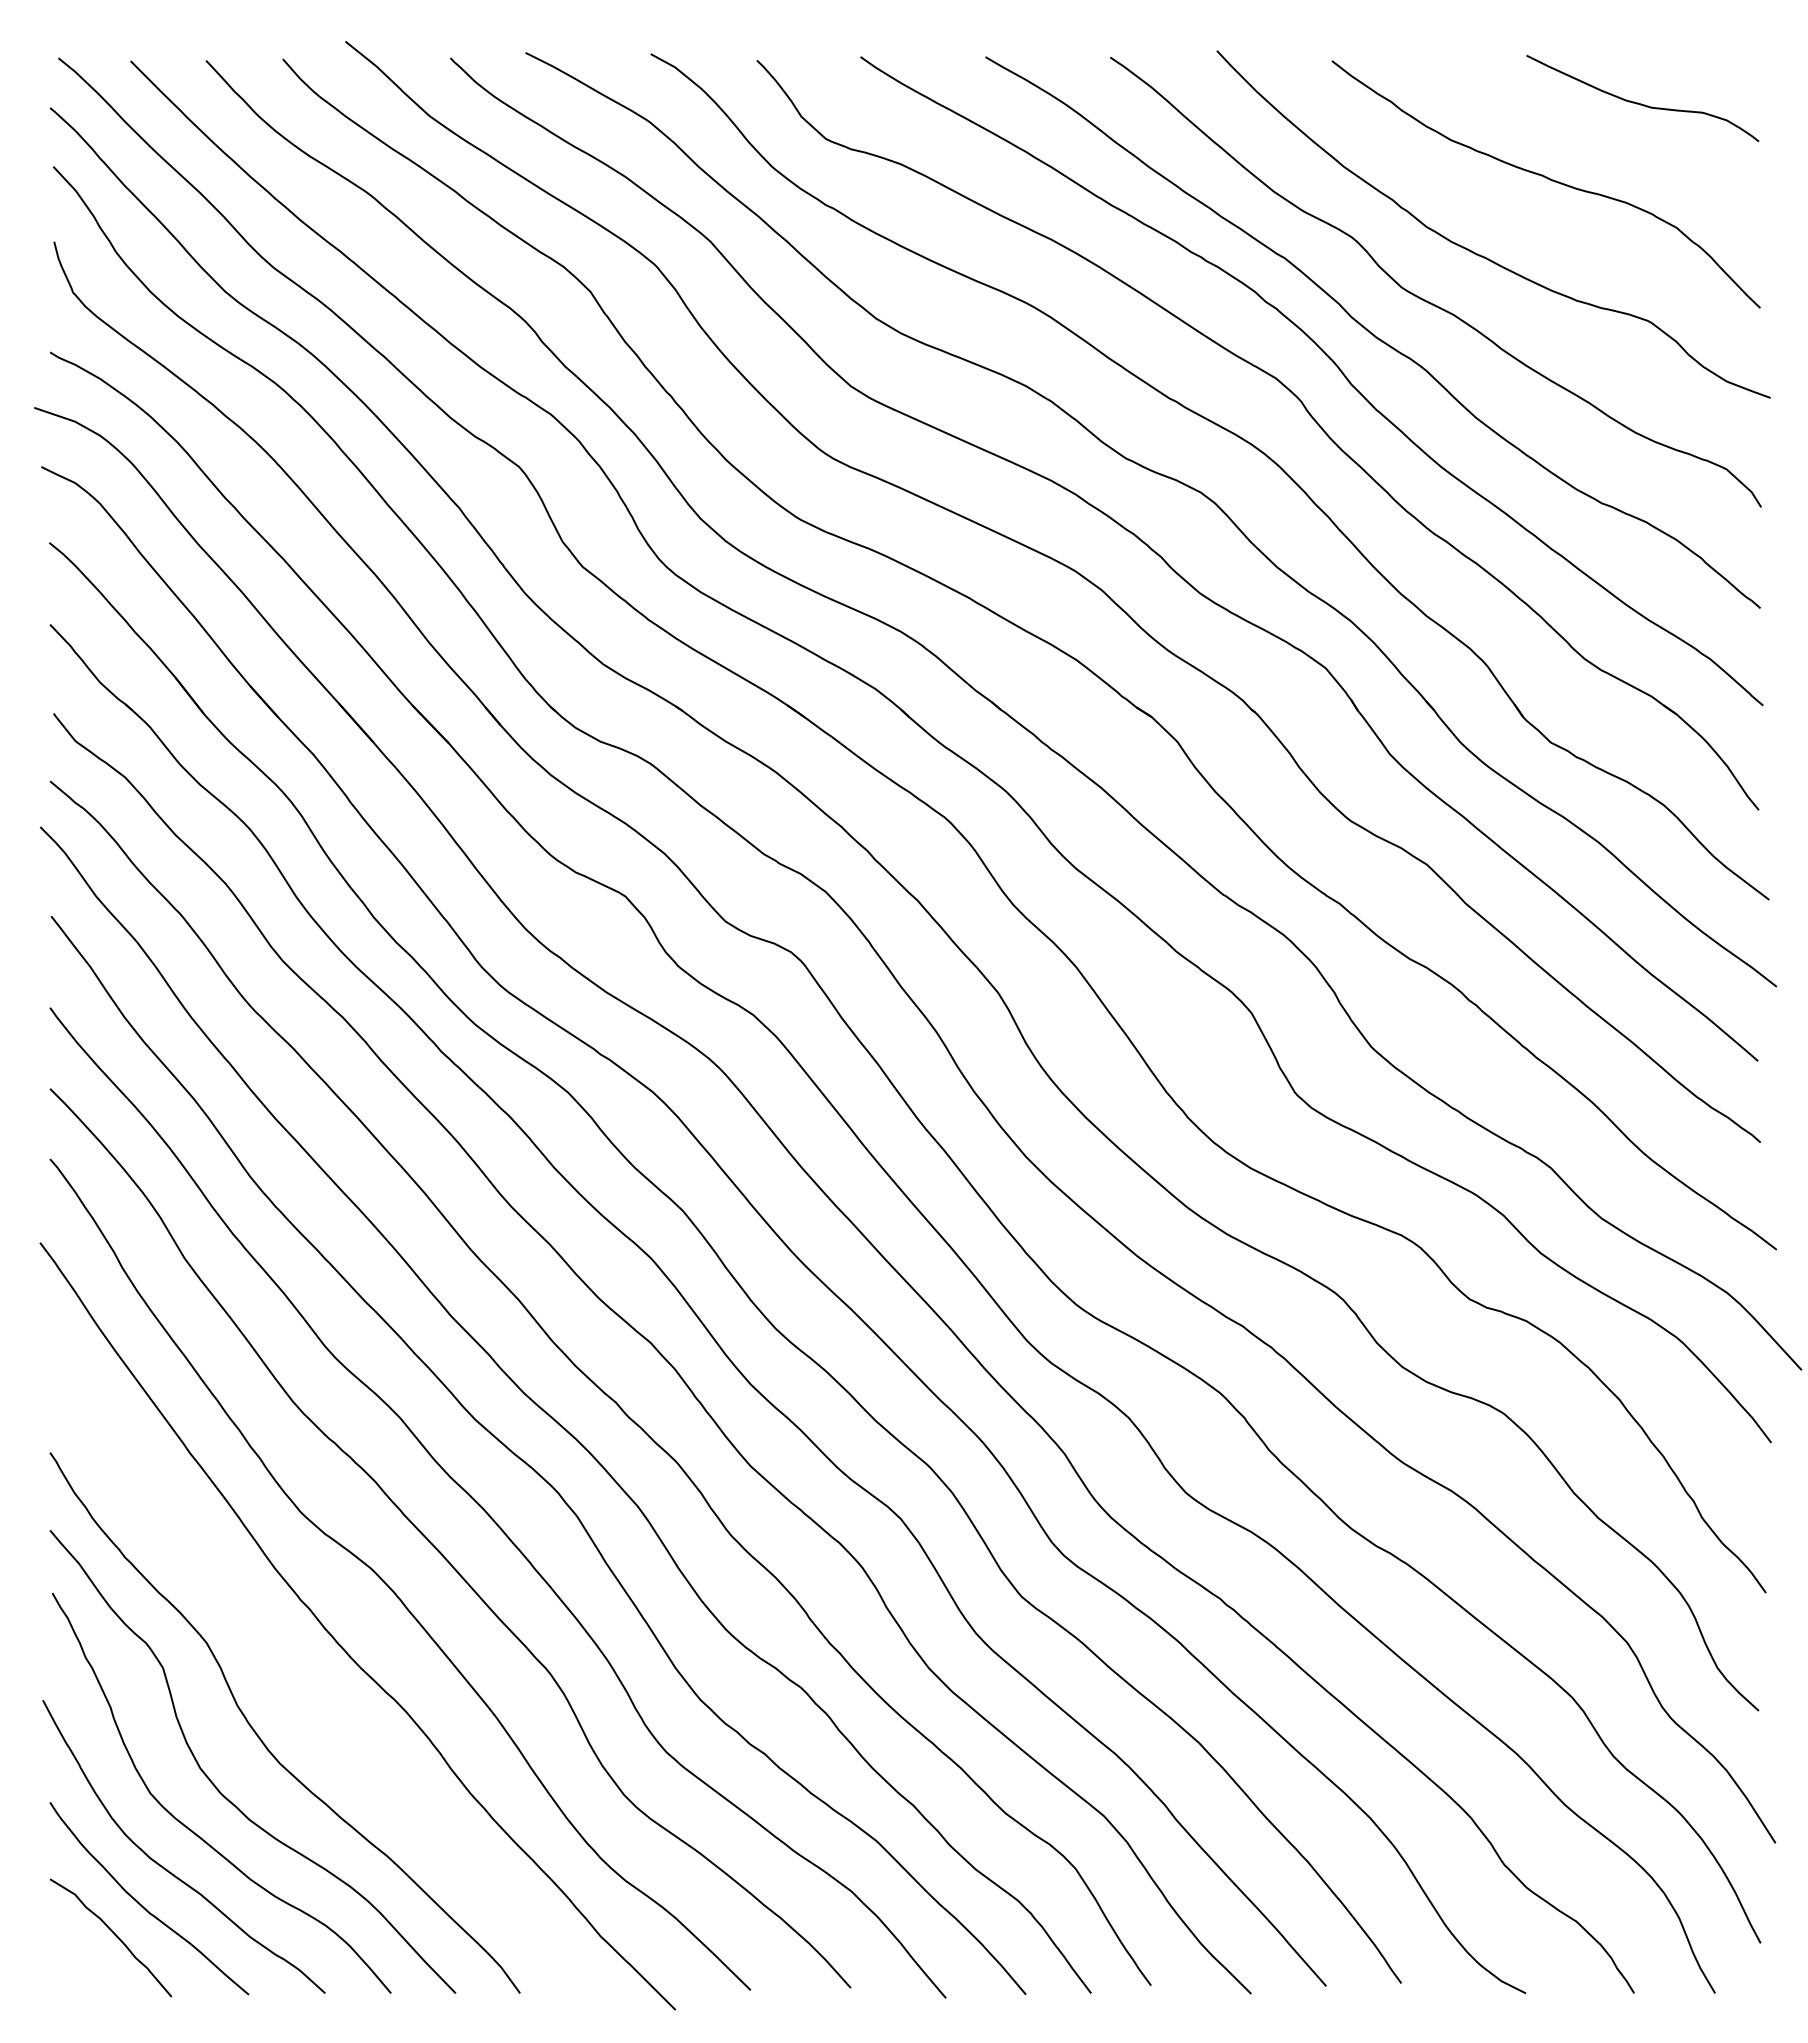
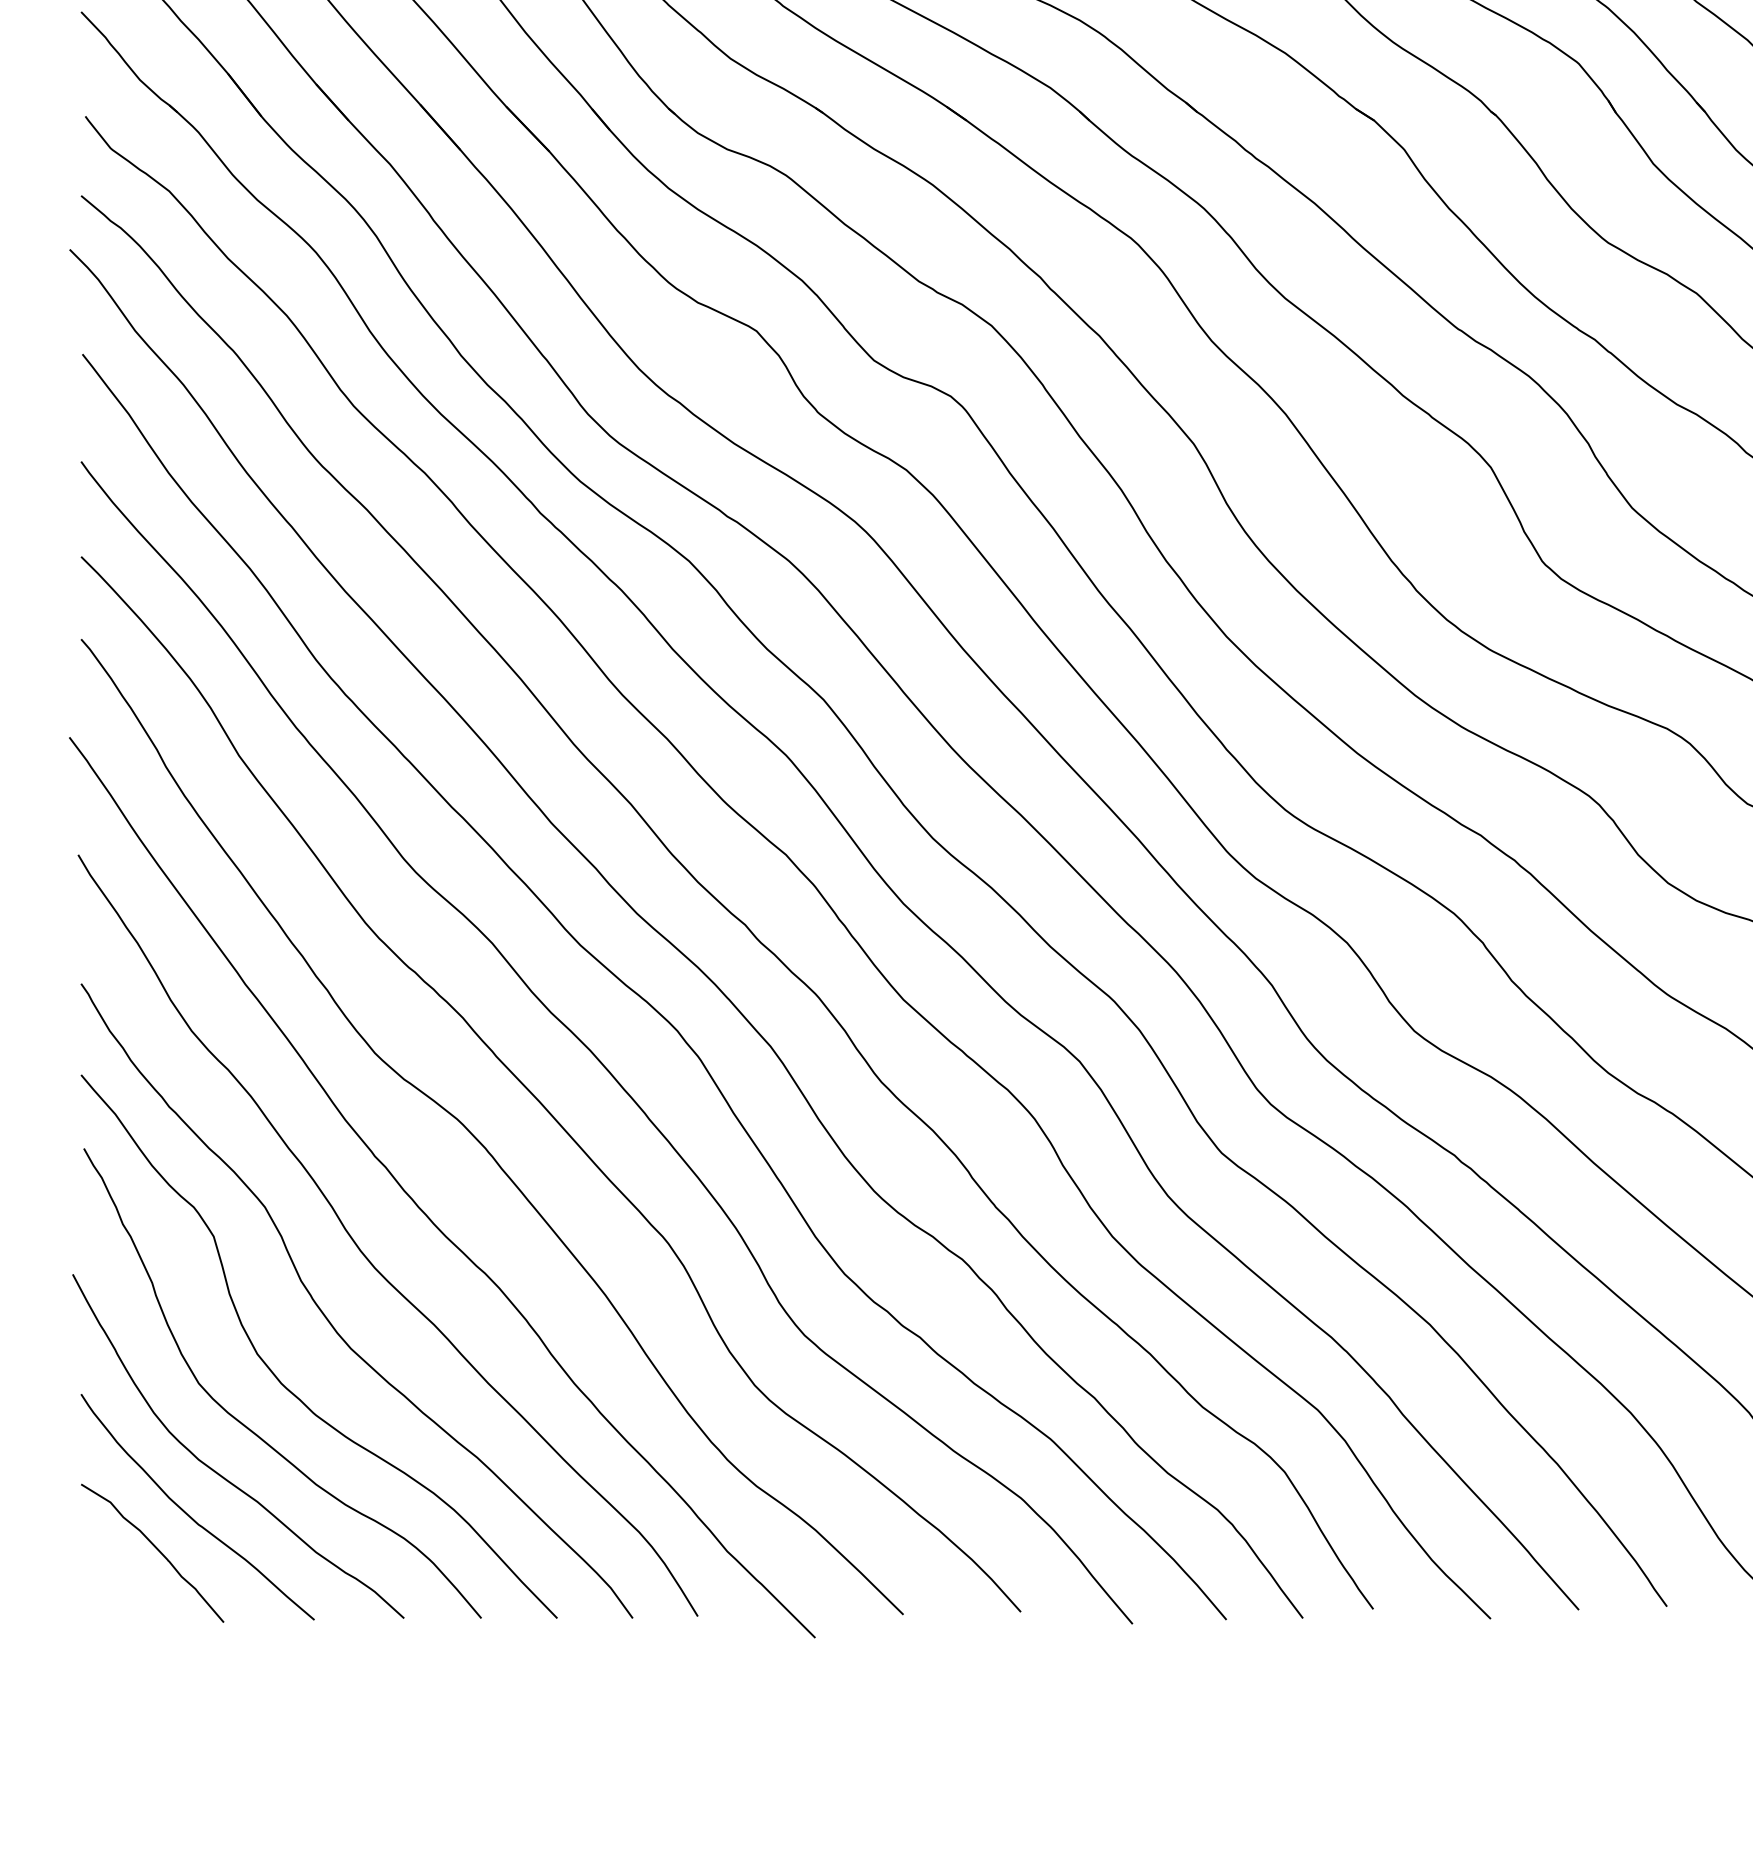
curve: (292, 1683) -> (365, 1254), added

